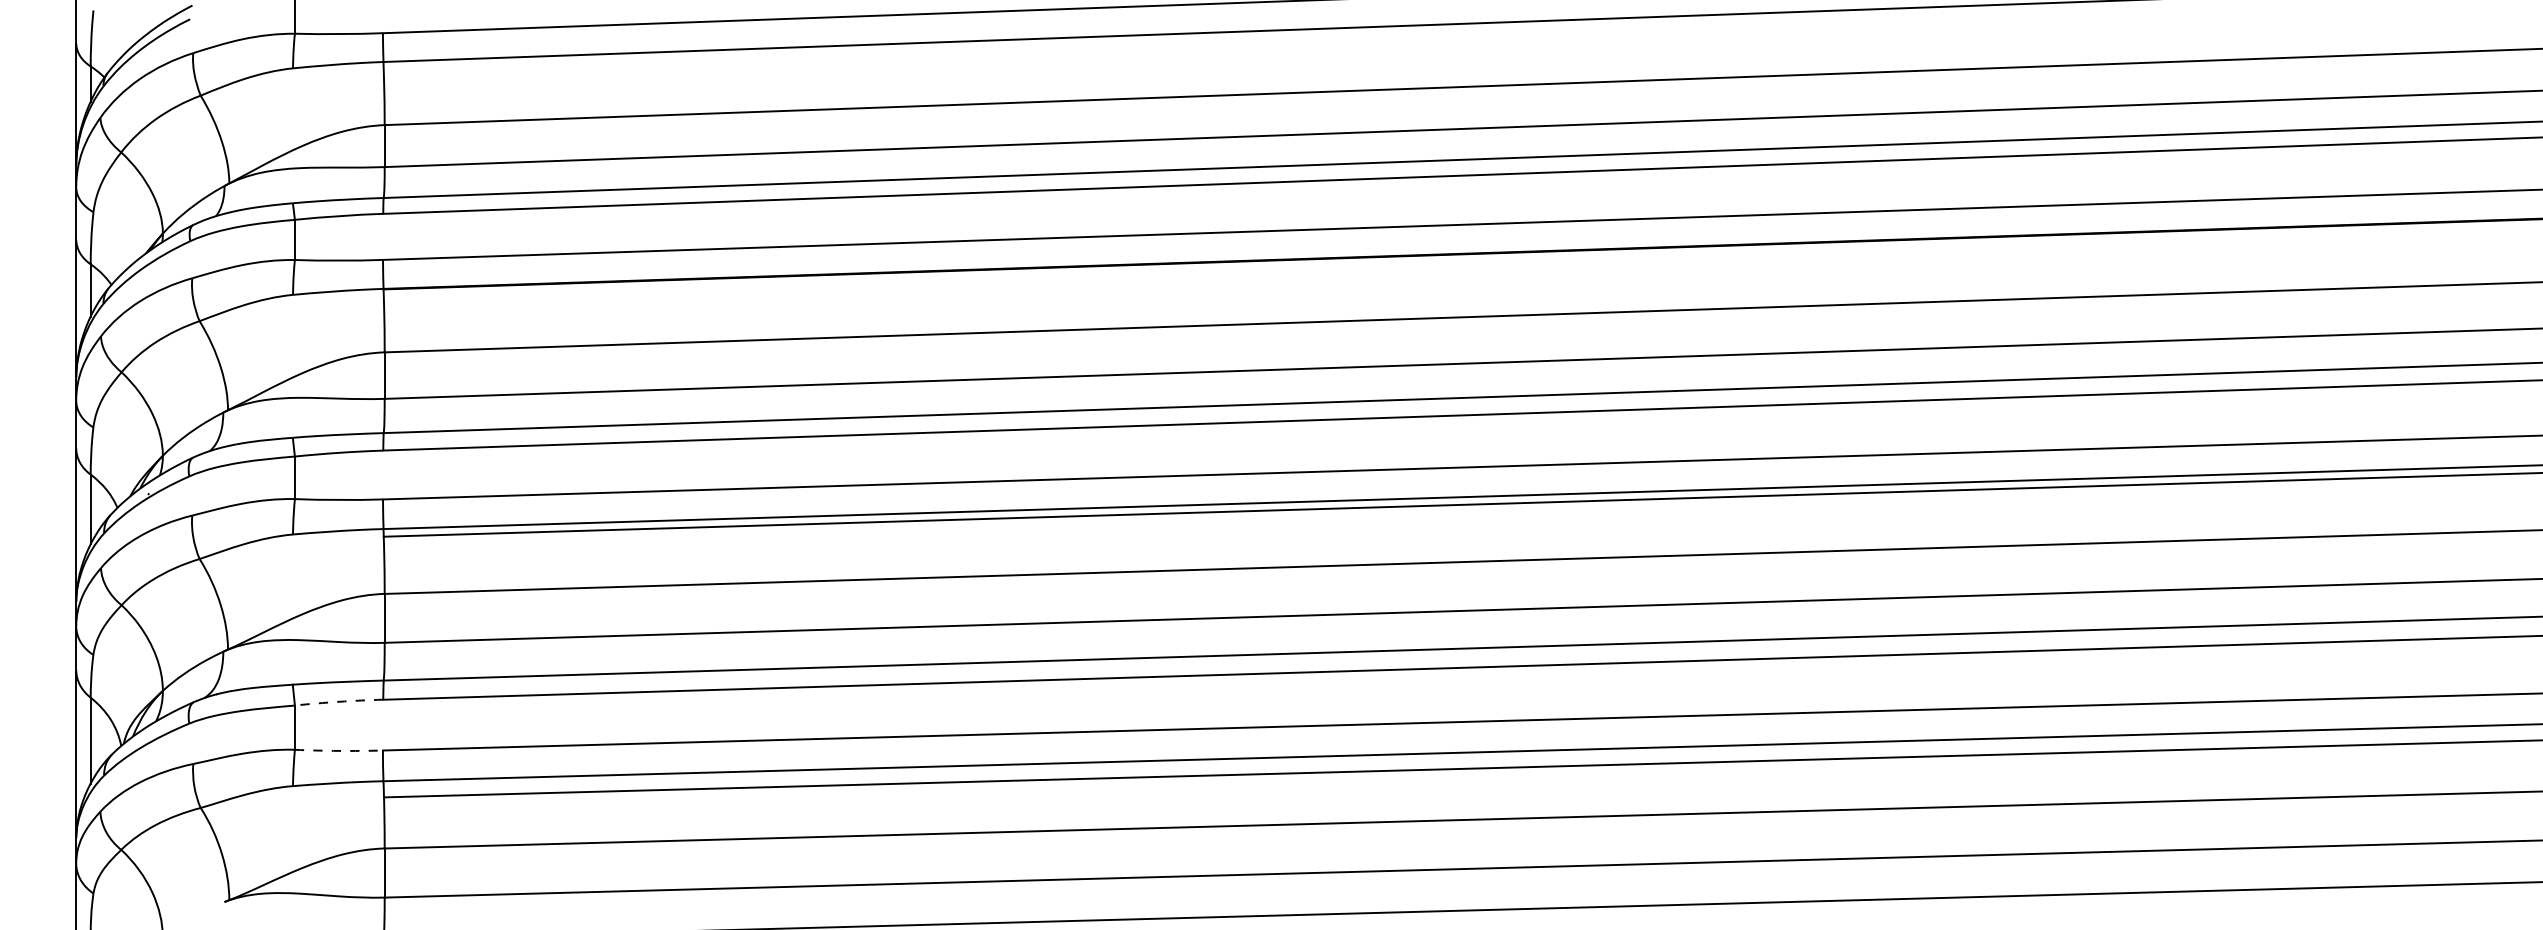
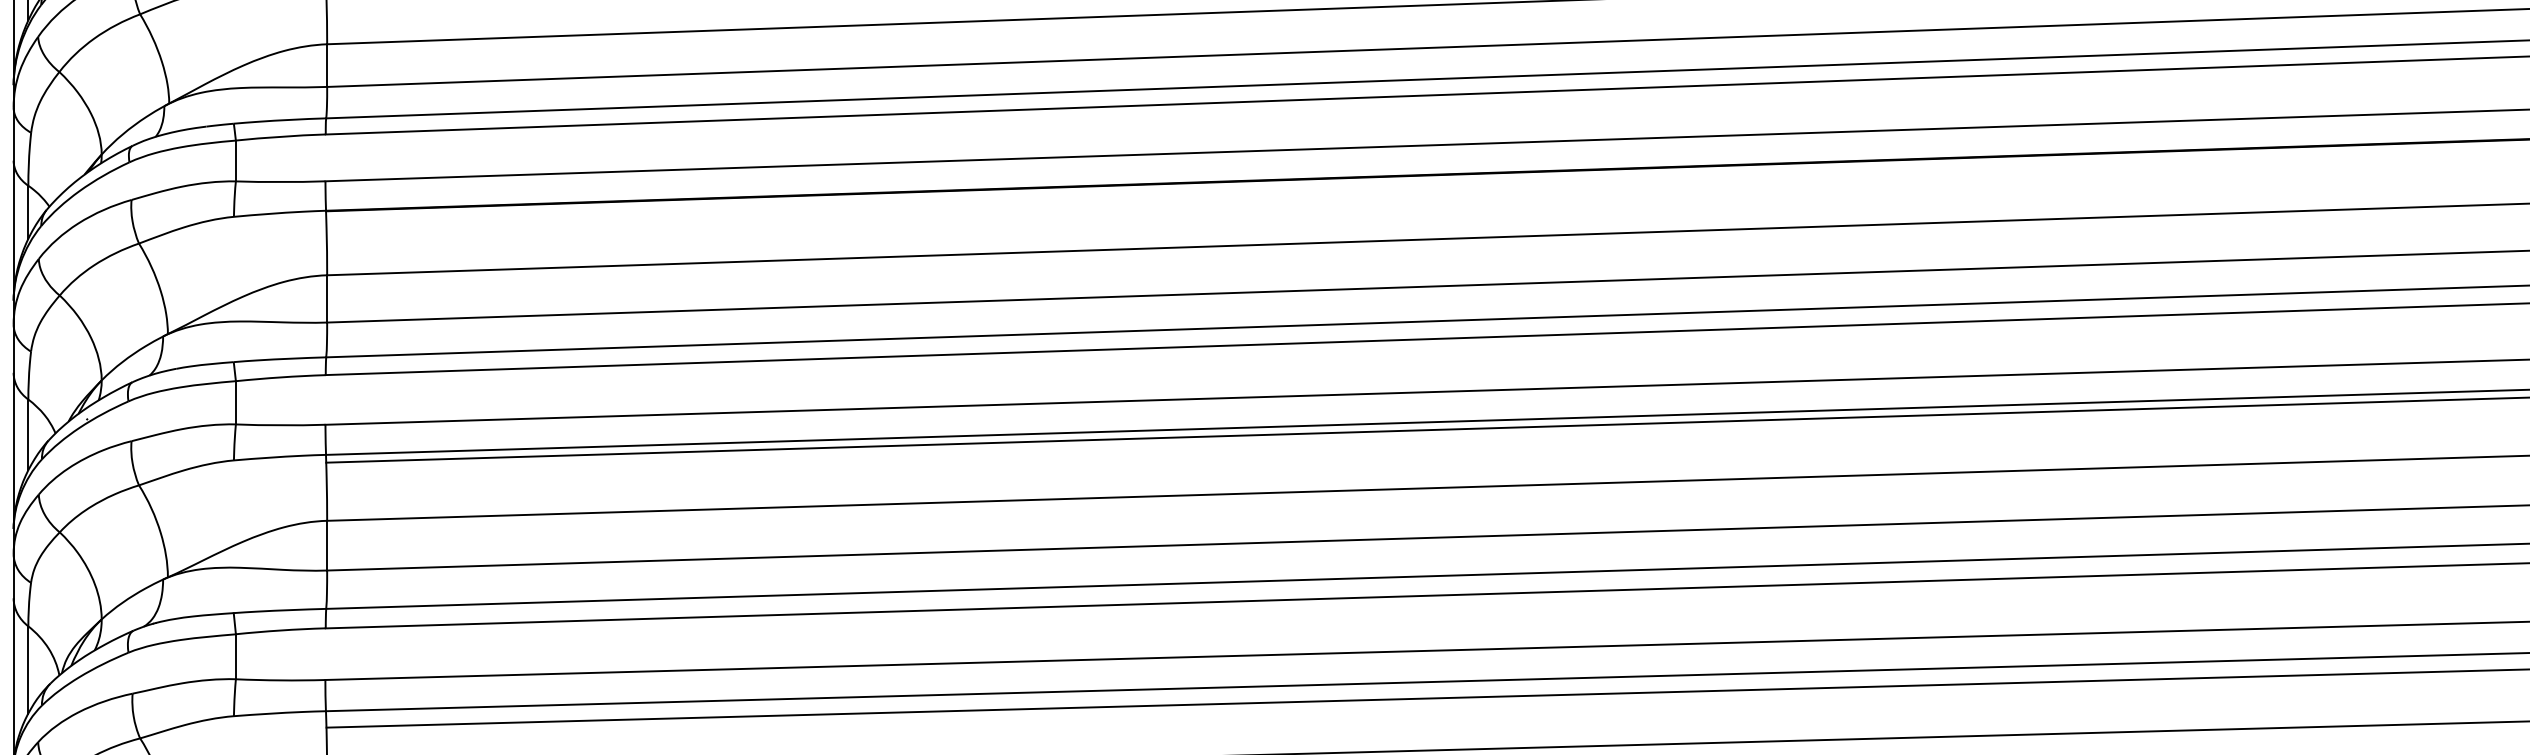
arc: (339, 701) -> (281, 630), dashed -> solid
arc: (338, 750) -> (280, 679), dashed -> solid

